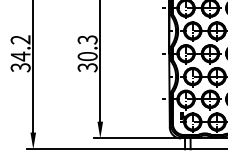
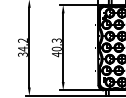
text: (87, 67) -> (56, 54), 30.3 -> 40.3

